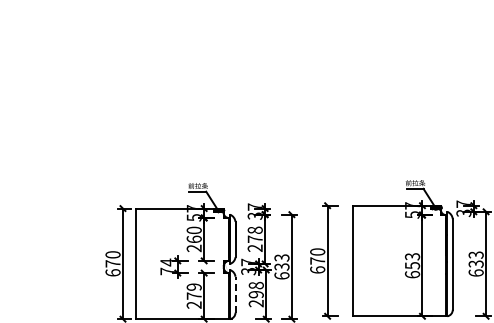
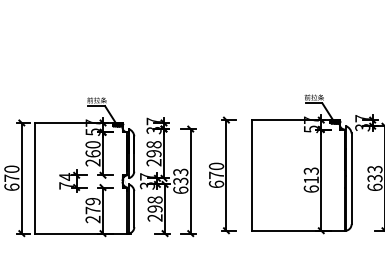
text: (254, 238) -> (153, 152), 278 -> 298
text: (412, 265) -> (311, 179), 653 -> 613
line: (235, 294) -> (134, 208), dashed -> solid

